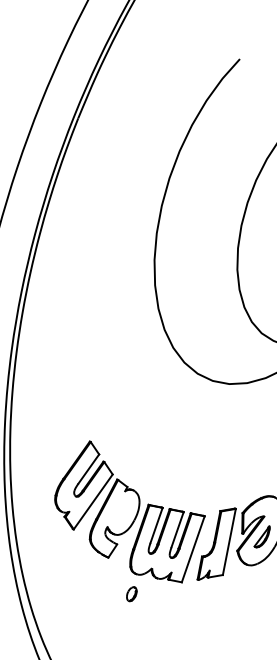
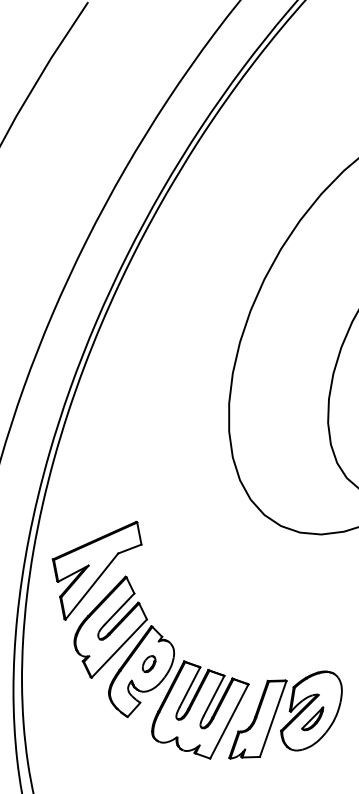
part: (65, 439) -> (96, 570), added
part: (132, 593) -> (149, 663), moved

